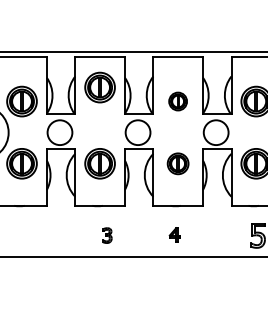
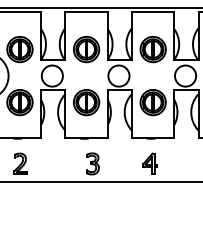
part: (99, 87) -> (86, 49), moved
part: (177, 101) -> (152, 49), size x1.67
part: (177, 163) -> (152, 102), size x1.43
part: (174, 234) -> (150, 162), size x1.67
part: (22, 235) -> (20, 163), added
part: (107, 235) -> (92, 163), size x1.67

